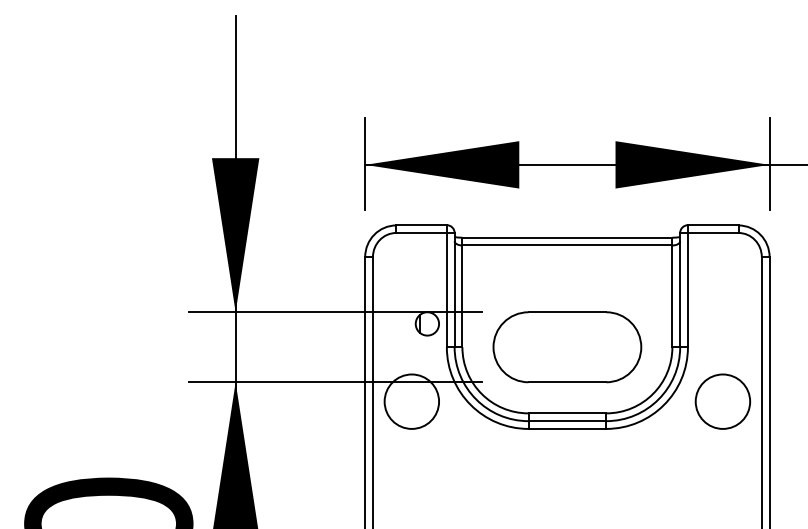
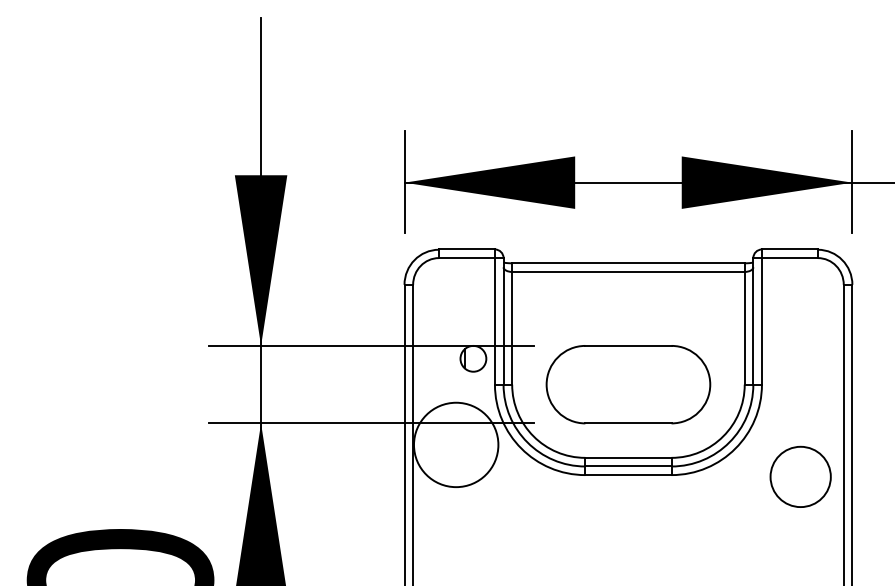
circle: (412, 401) -> (456, 444), size x1.4
circle: (722, 401) -> (800, 476), moved

